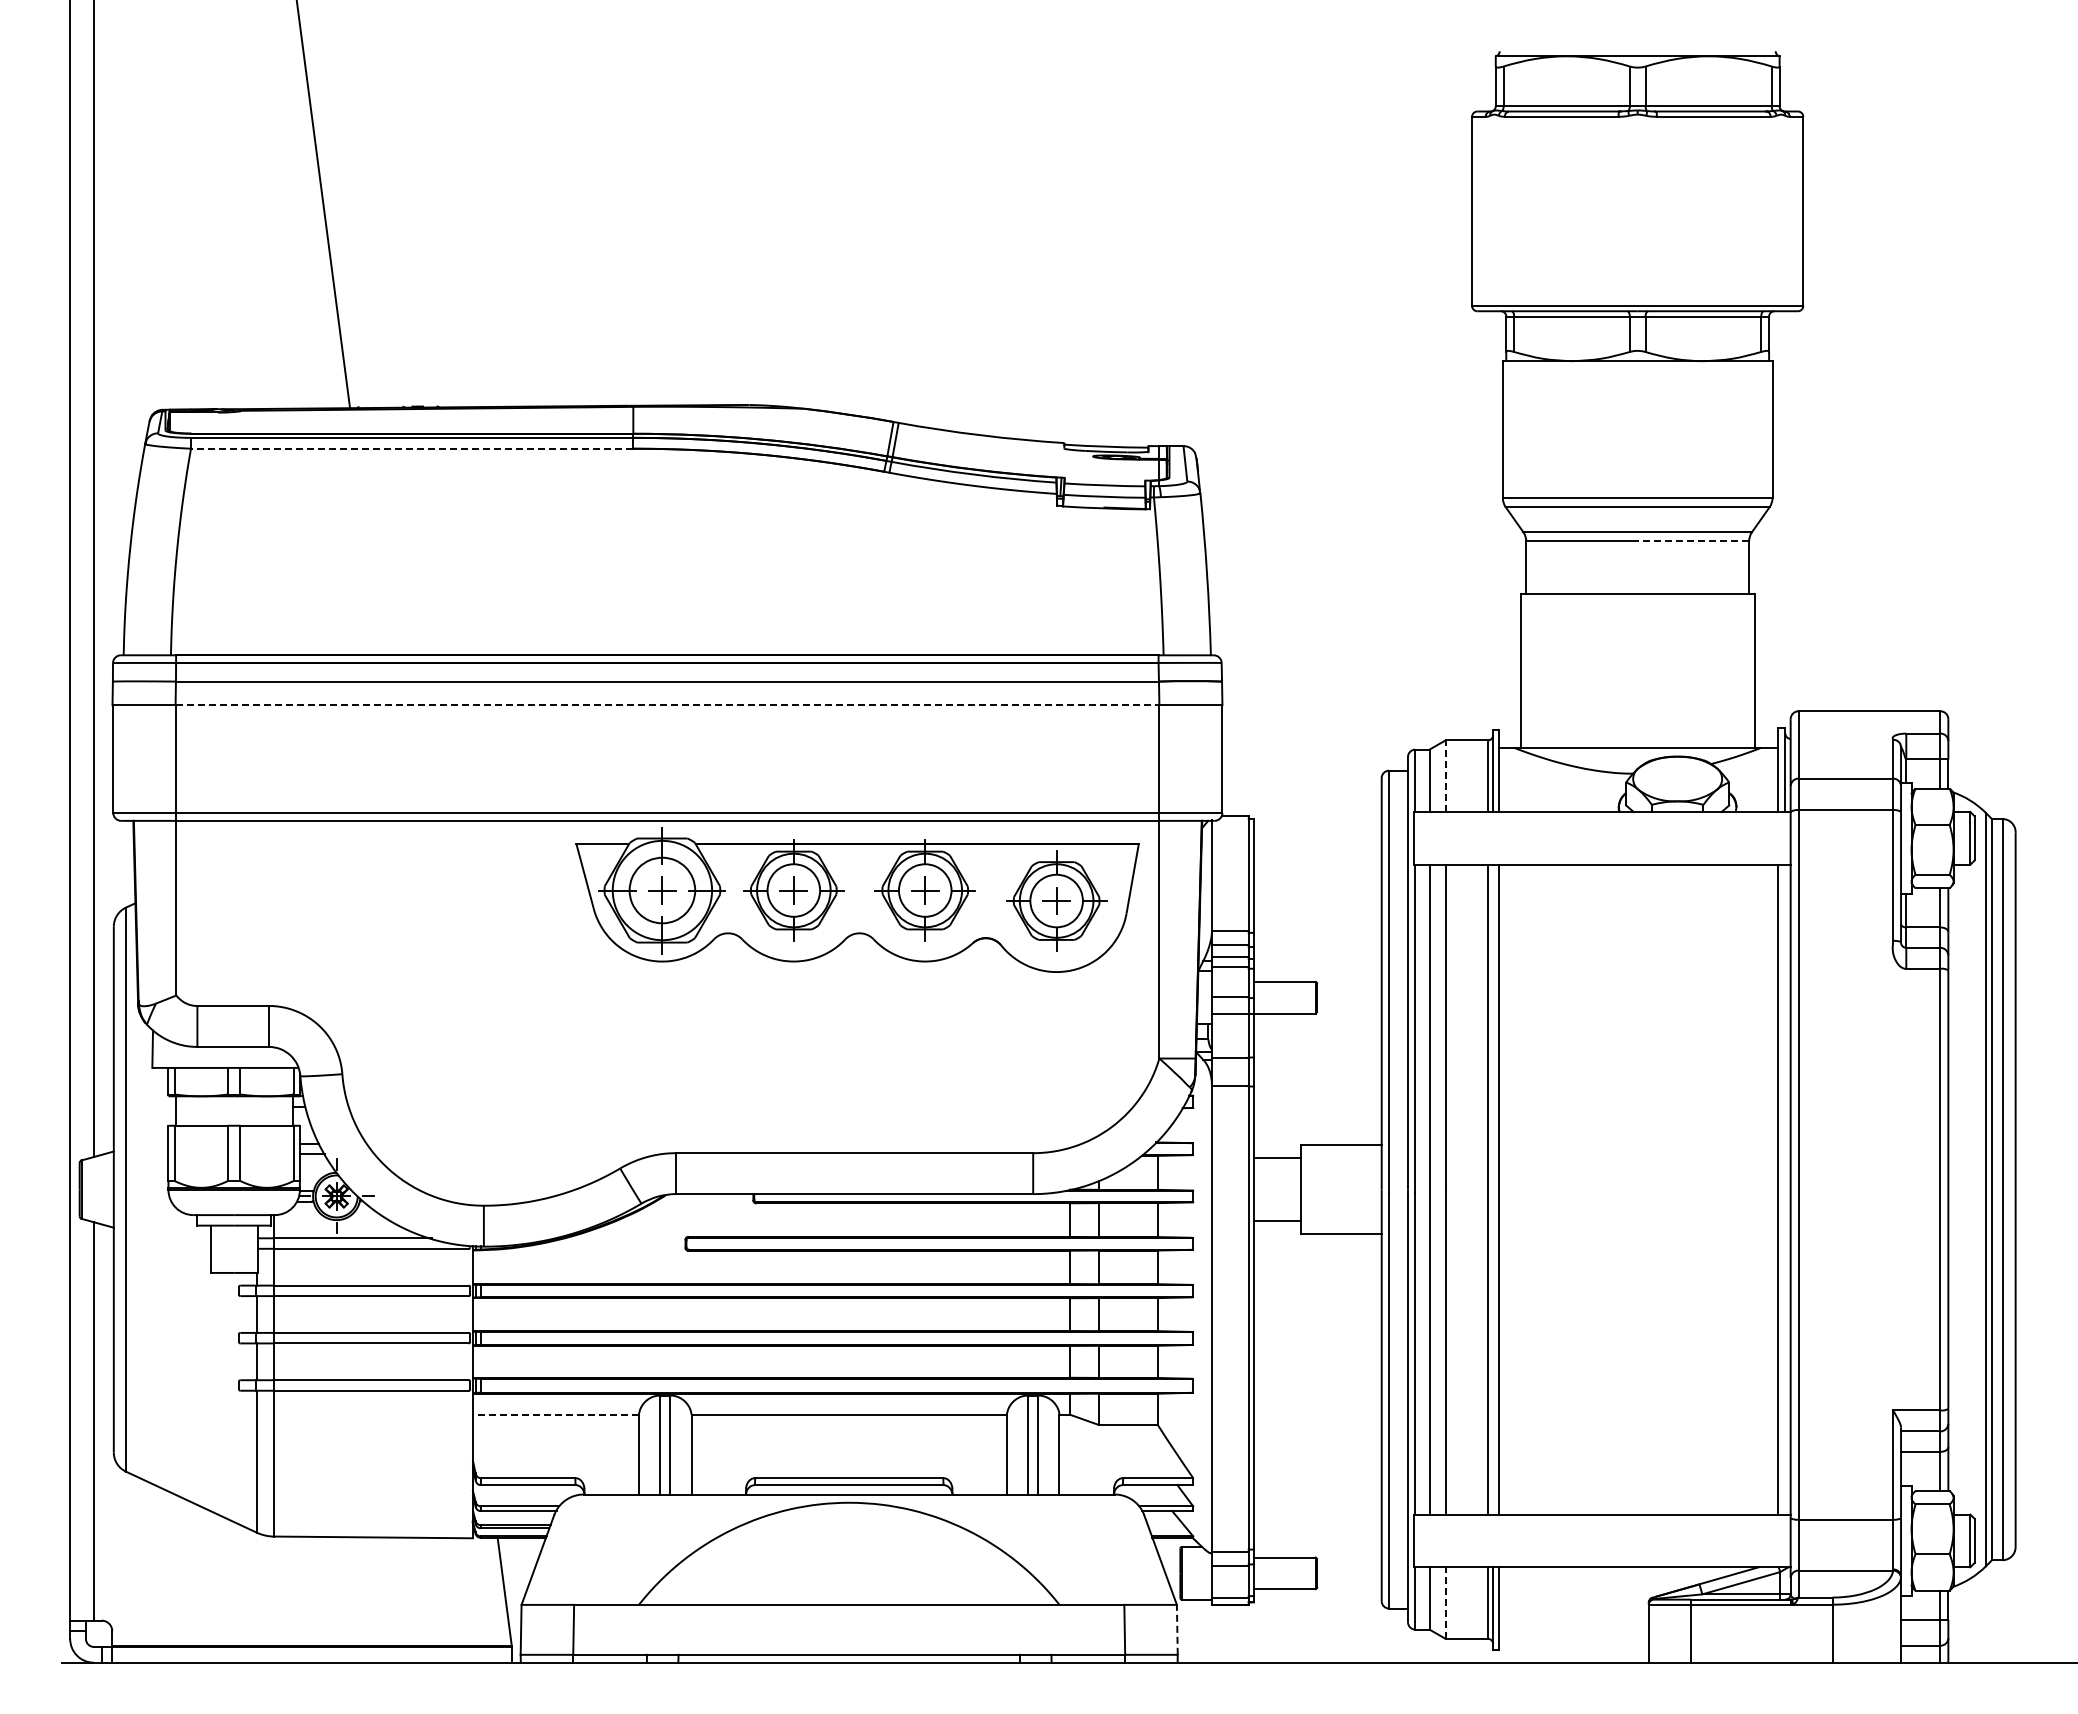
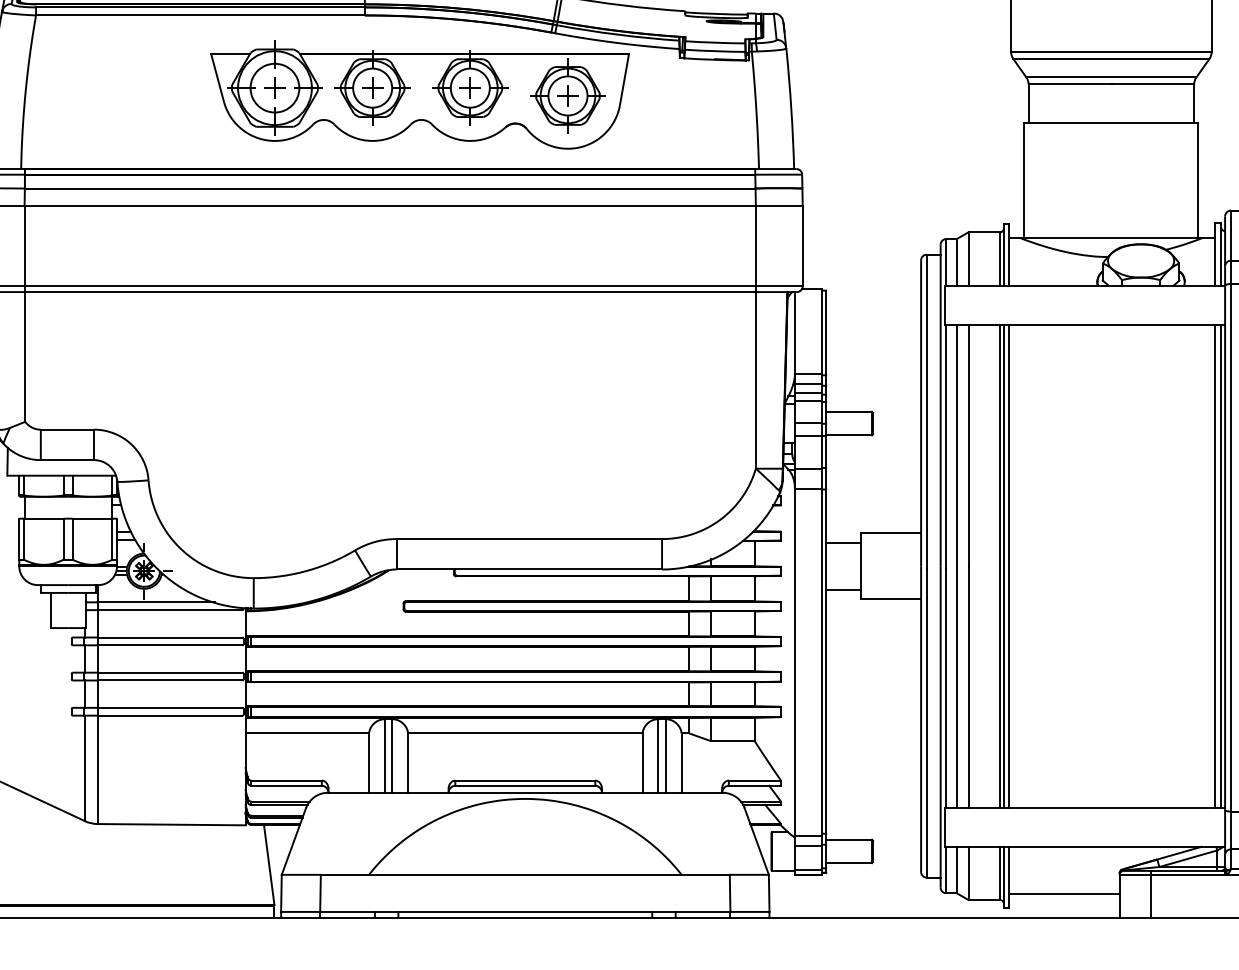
line: (411, 448) -> (199, 15), dashed -> solid
line: (1693, 541) -> (1152, 84), dashed -> solid
line: (667, 705) -> (390, 206), dashed -> solid
line: (1445, 776) -> (968, 259), dashed -> solid
part: (857, 899) -> (419, 94), moved
line: (1493, 1189) -> (1004, 566), added
line: (1785, 1189) -> (1221, 566), added
line: (555, 1414) -> (306, 733), dashed -> solid
line: (1445, 1602) -> (968, 873), dashed -> solid
line: (1177, 1629) -> (769, 893), dashed -> solid
line: (1573, 1631) -> (1063, 894), added

